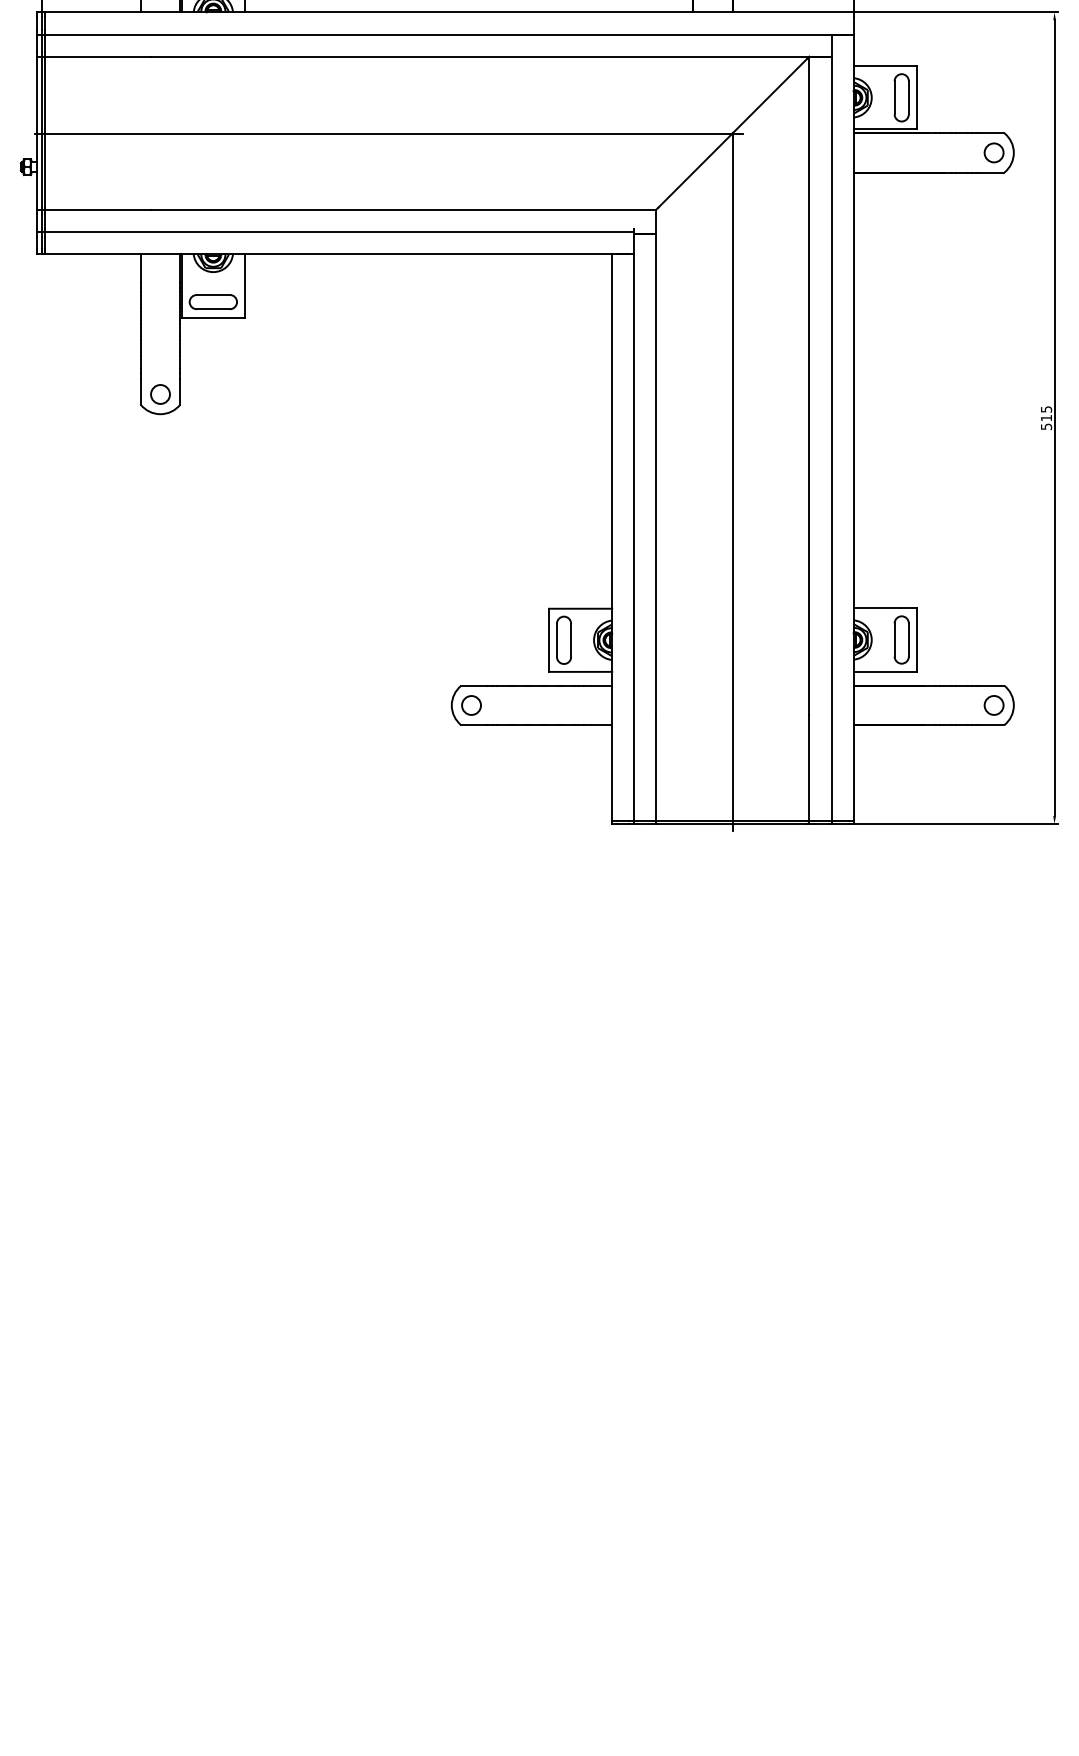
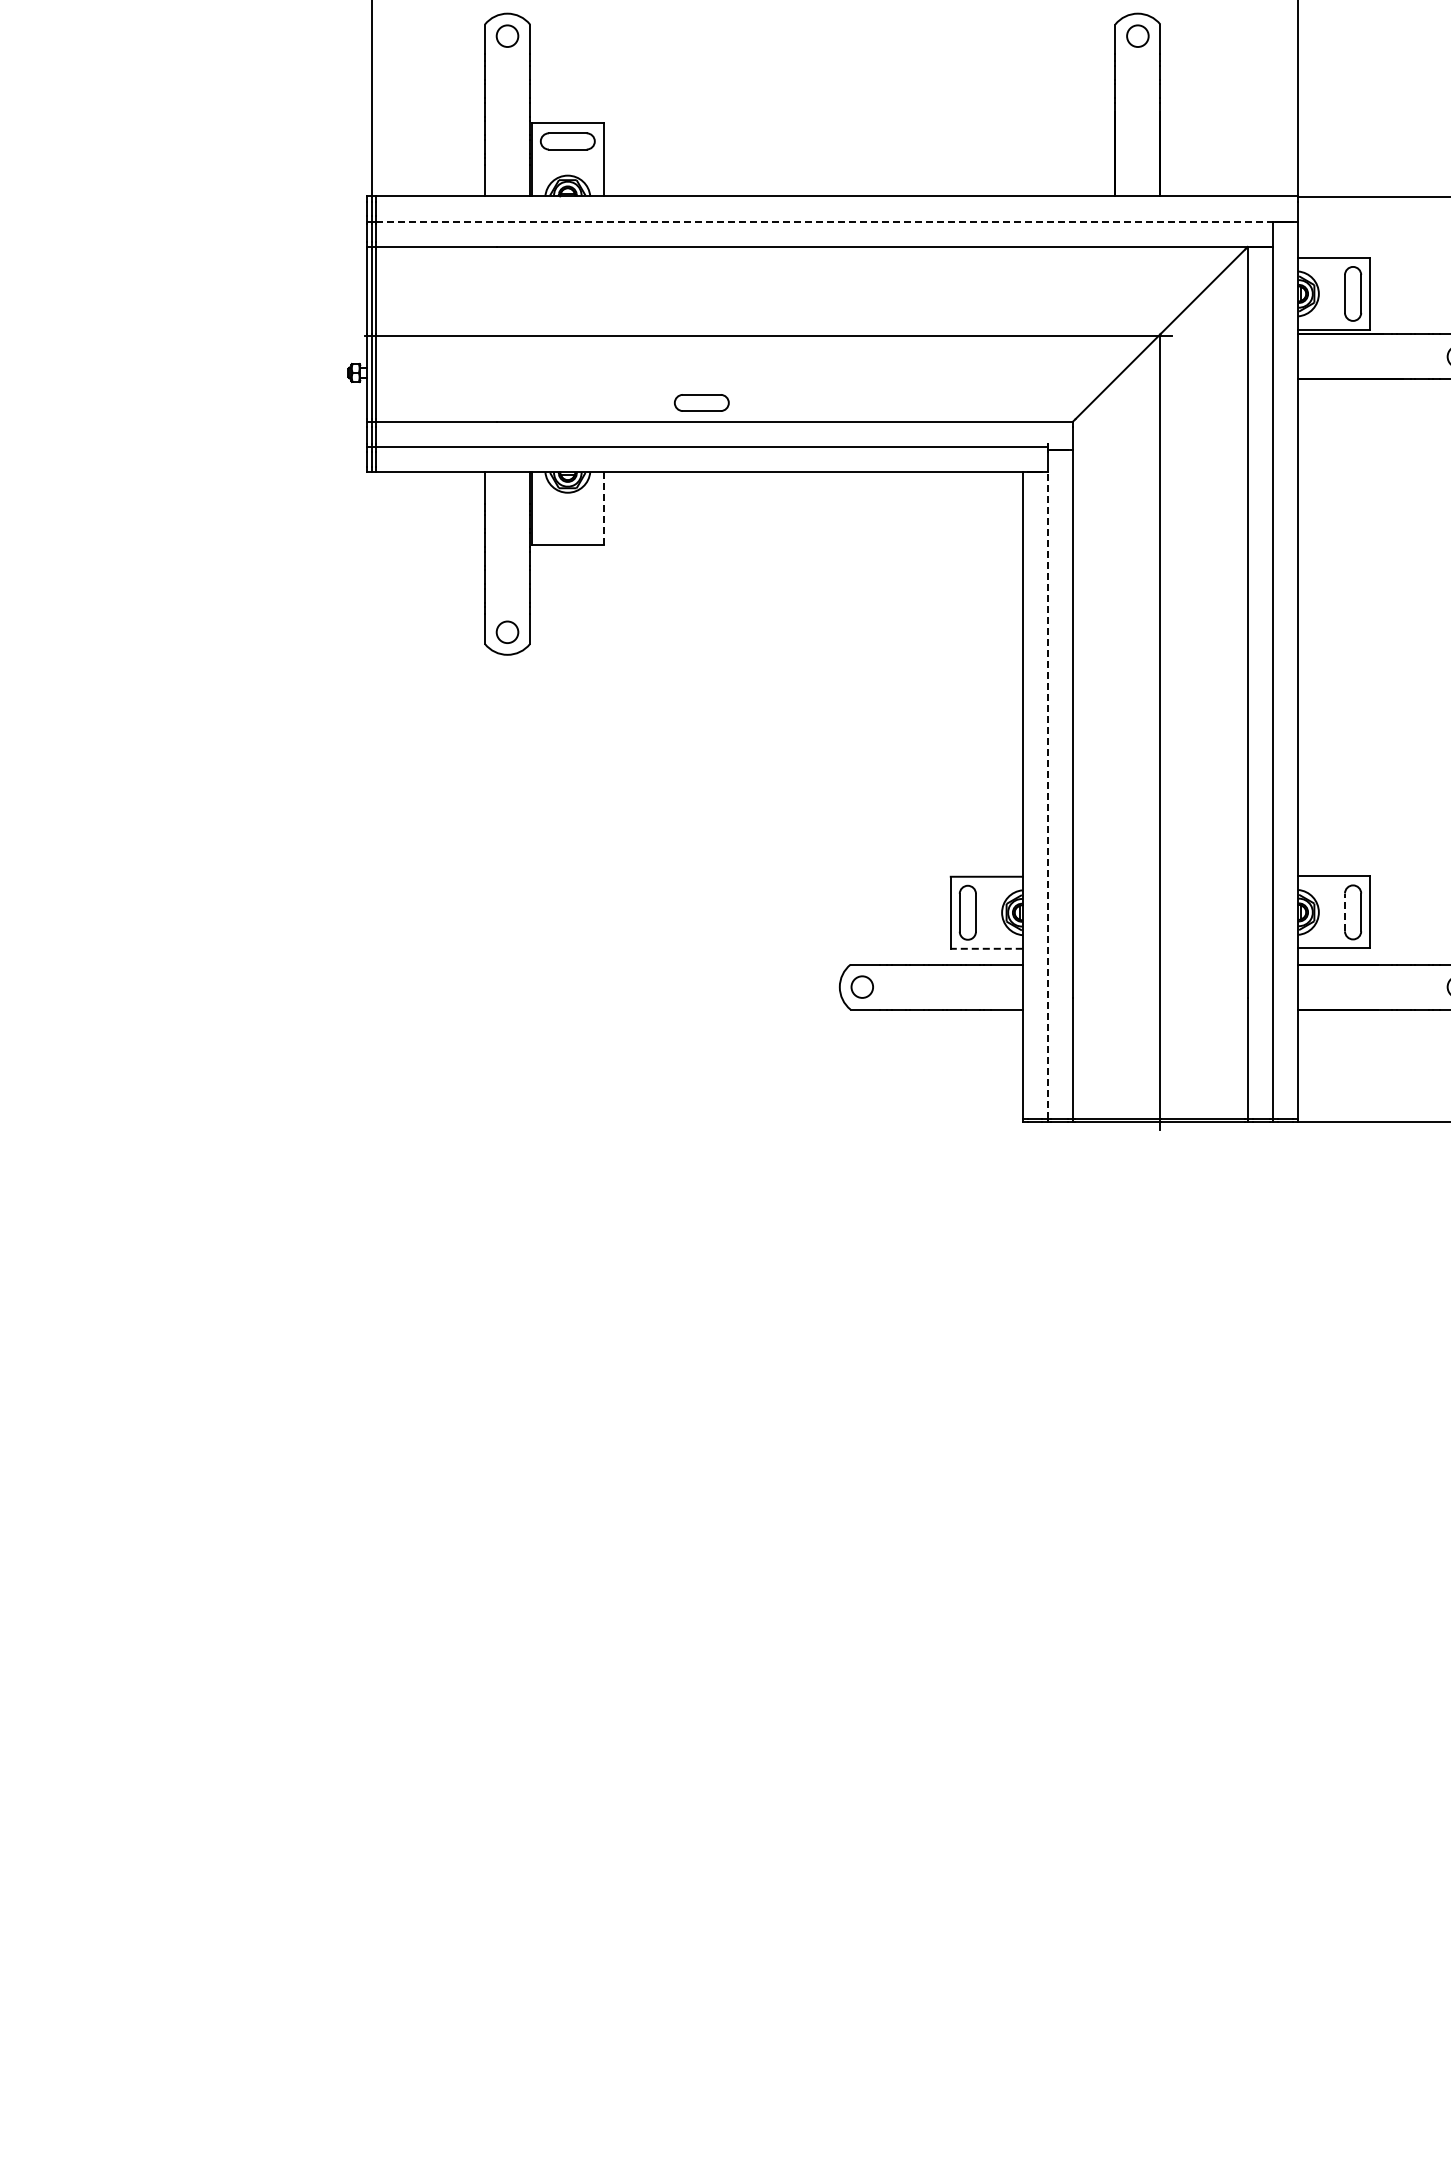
line: (439, 34) -> (825, 221), solid -> dashed
line: (244, 286) -> (603, 509), solid -> dashed
part: (213, 301) -> (701, 402), moved
line: (633, 536) -> (1047, 794), solid -> dashed
line: (895, 640) -> (1345, 912), solid -> dashed
line: (580, 671) -> (986, 948), solid -> dashed

